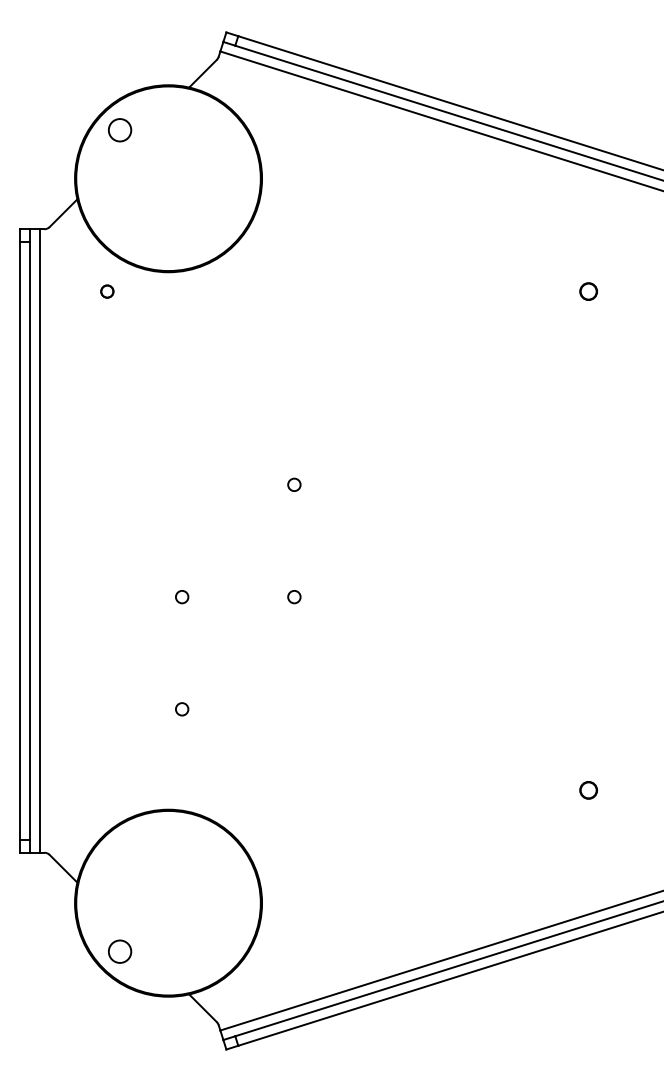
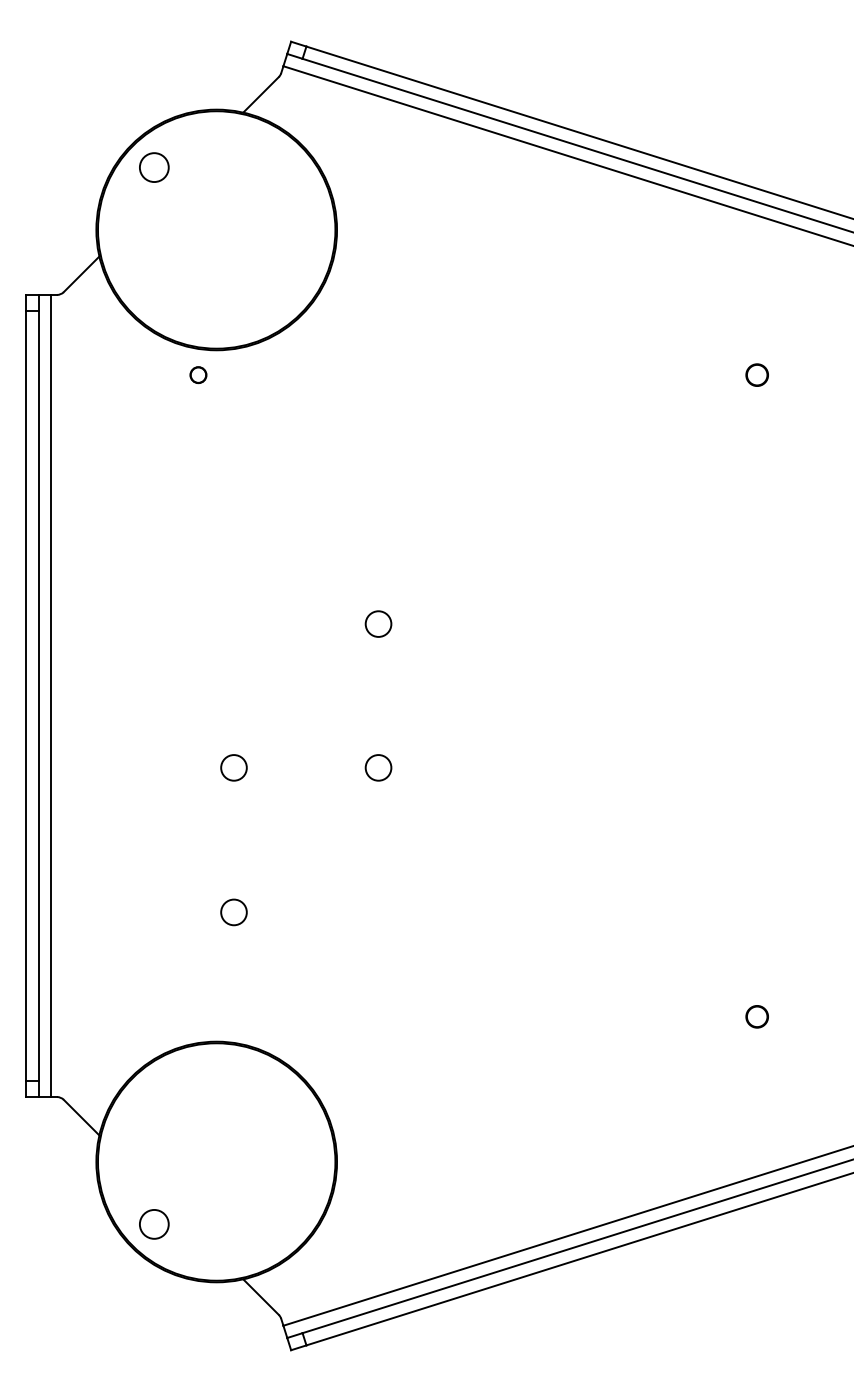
circle: (107, 291) -> (198, 375), moved
circle: (294, 484) -> (378, 623), size x1.6
circle: (182, 597) -> (234, 768), size x1.6
circle: (294, 597) -> (378, 768), size x1.6
circle: (182, 709) -> (234, 912), size x1.6

